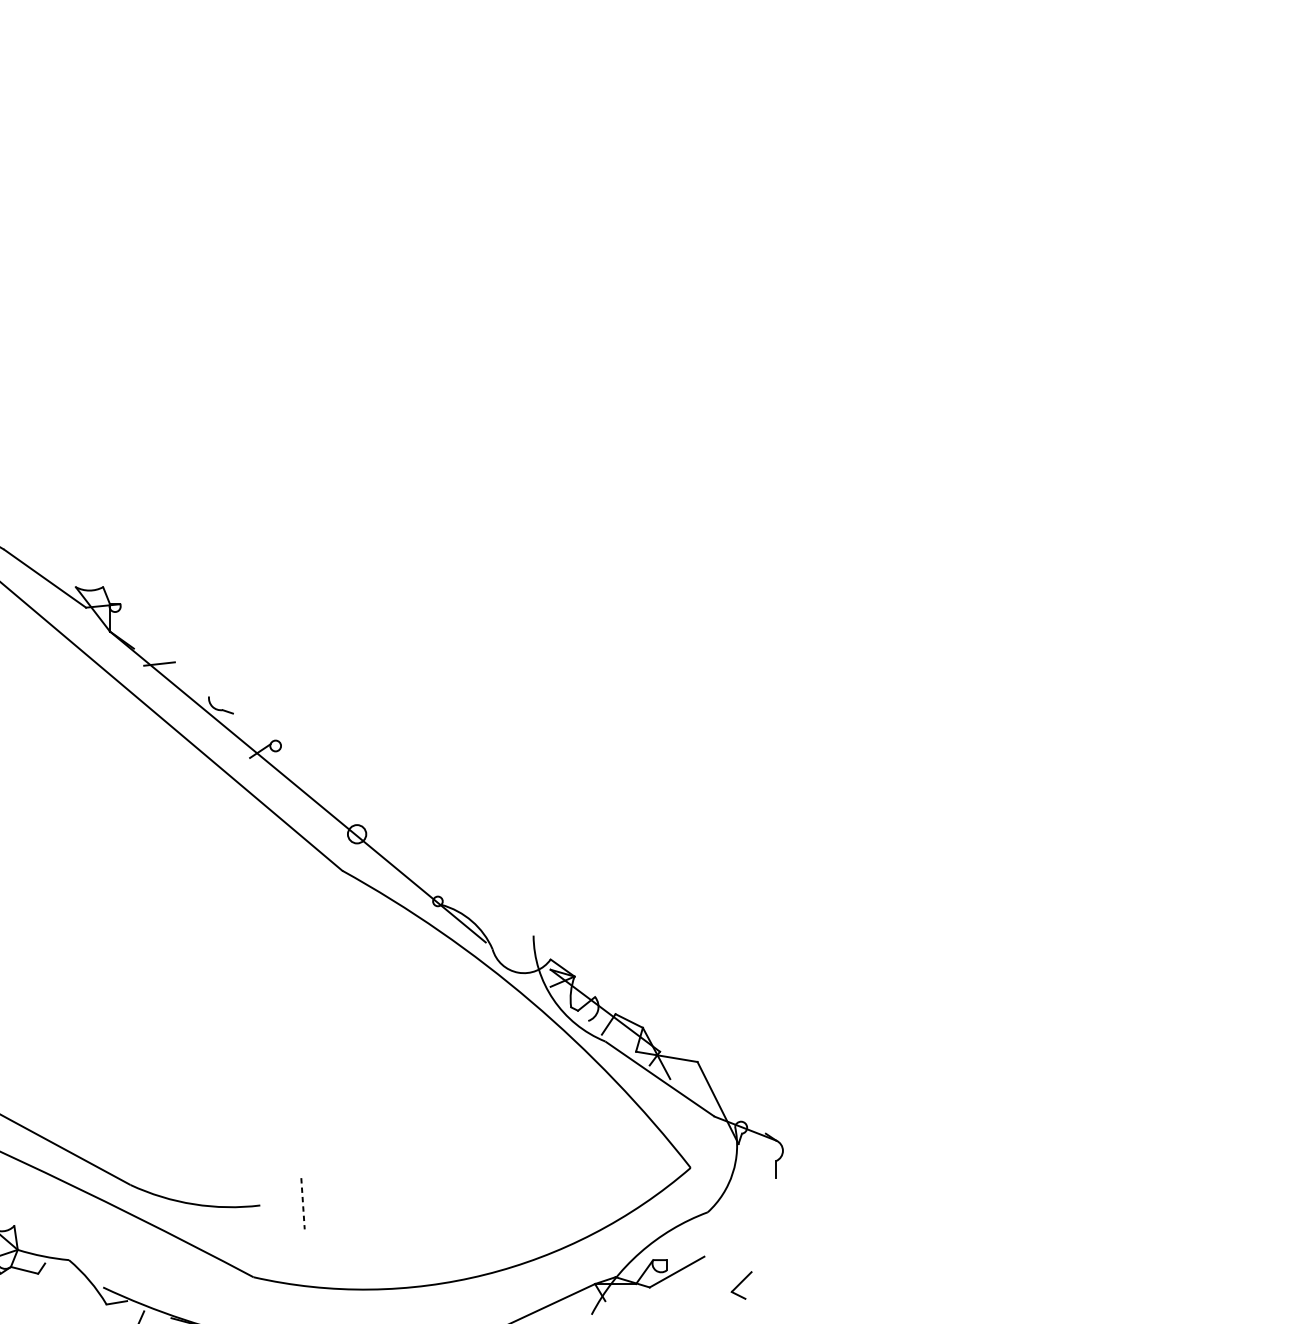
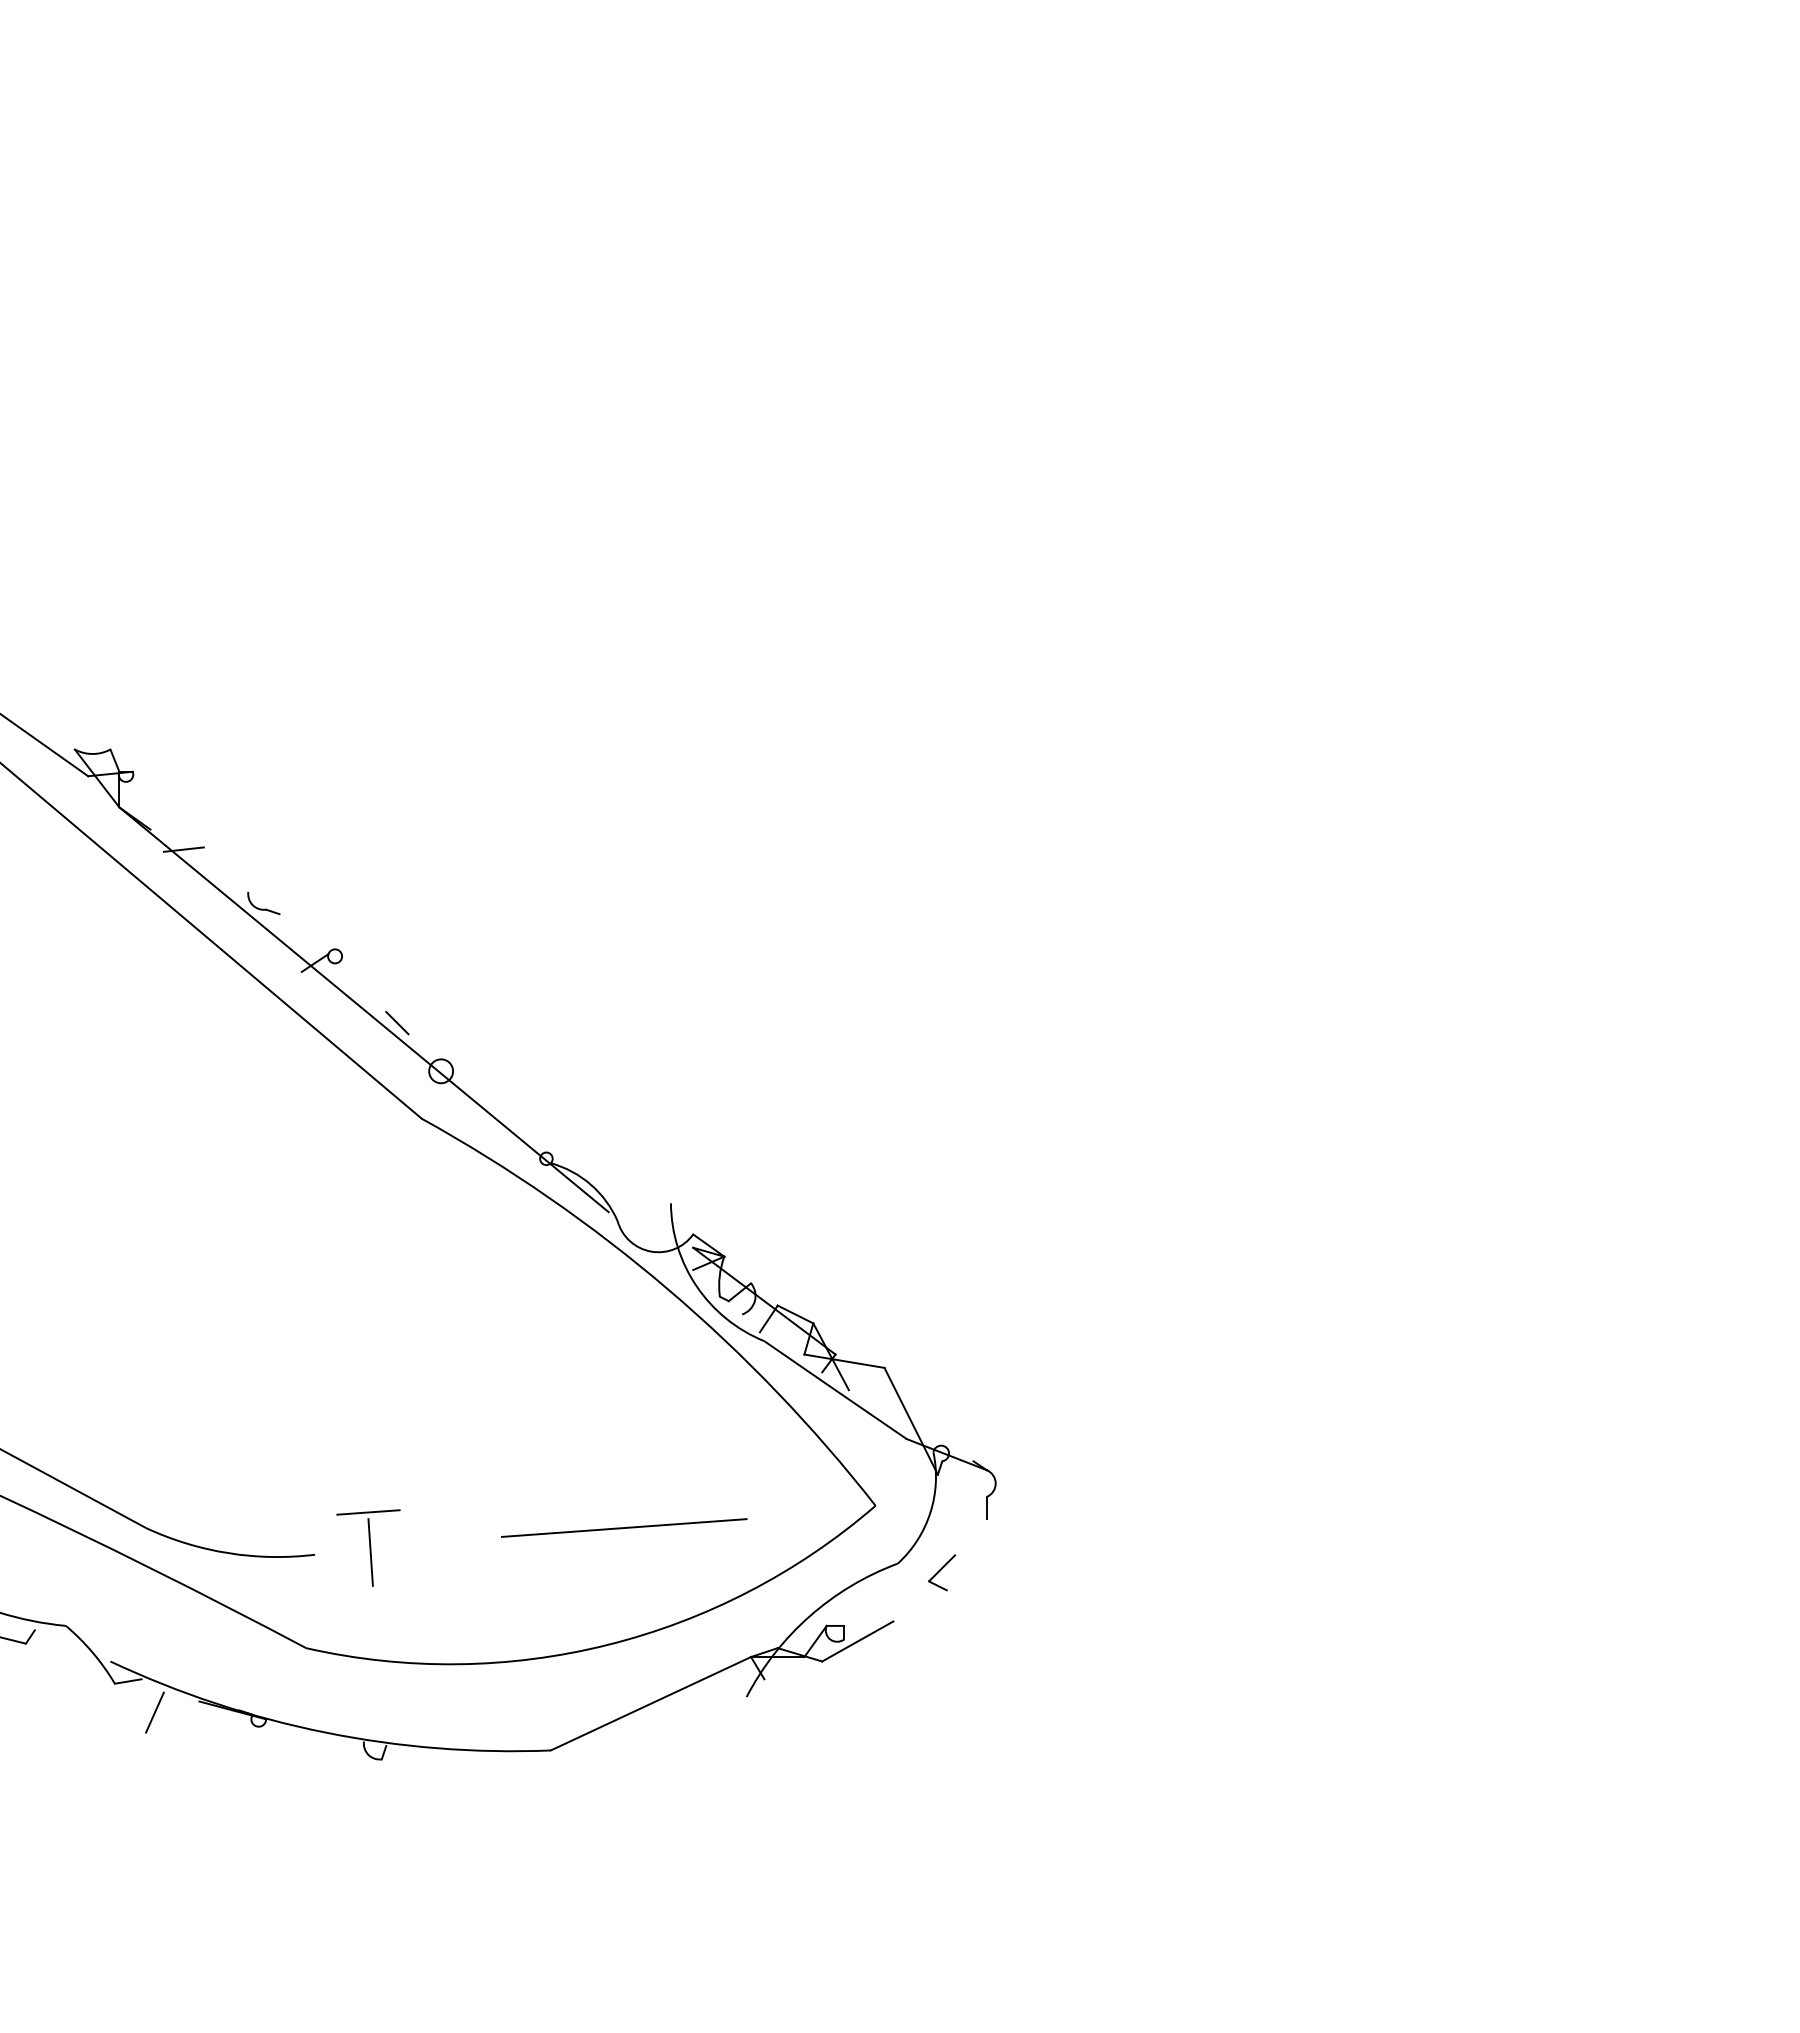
line: (323, 797) -> (397, 1023), added
line: (301, 1173) -> (368, 1512), added
line: (497, 1184) -> (624, 1527), added
line: (302, 1204) -> (370, 1553), dashed -> solid
part: (742, 1285) -> (942, 1572), moved

